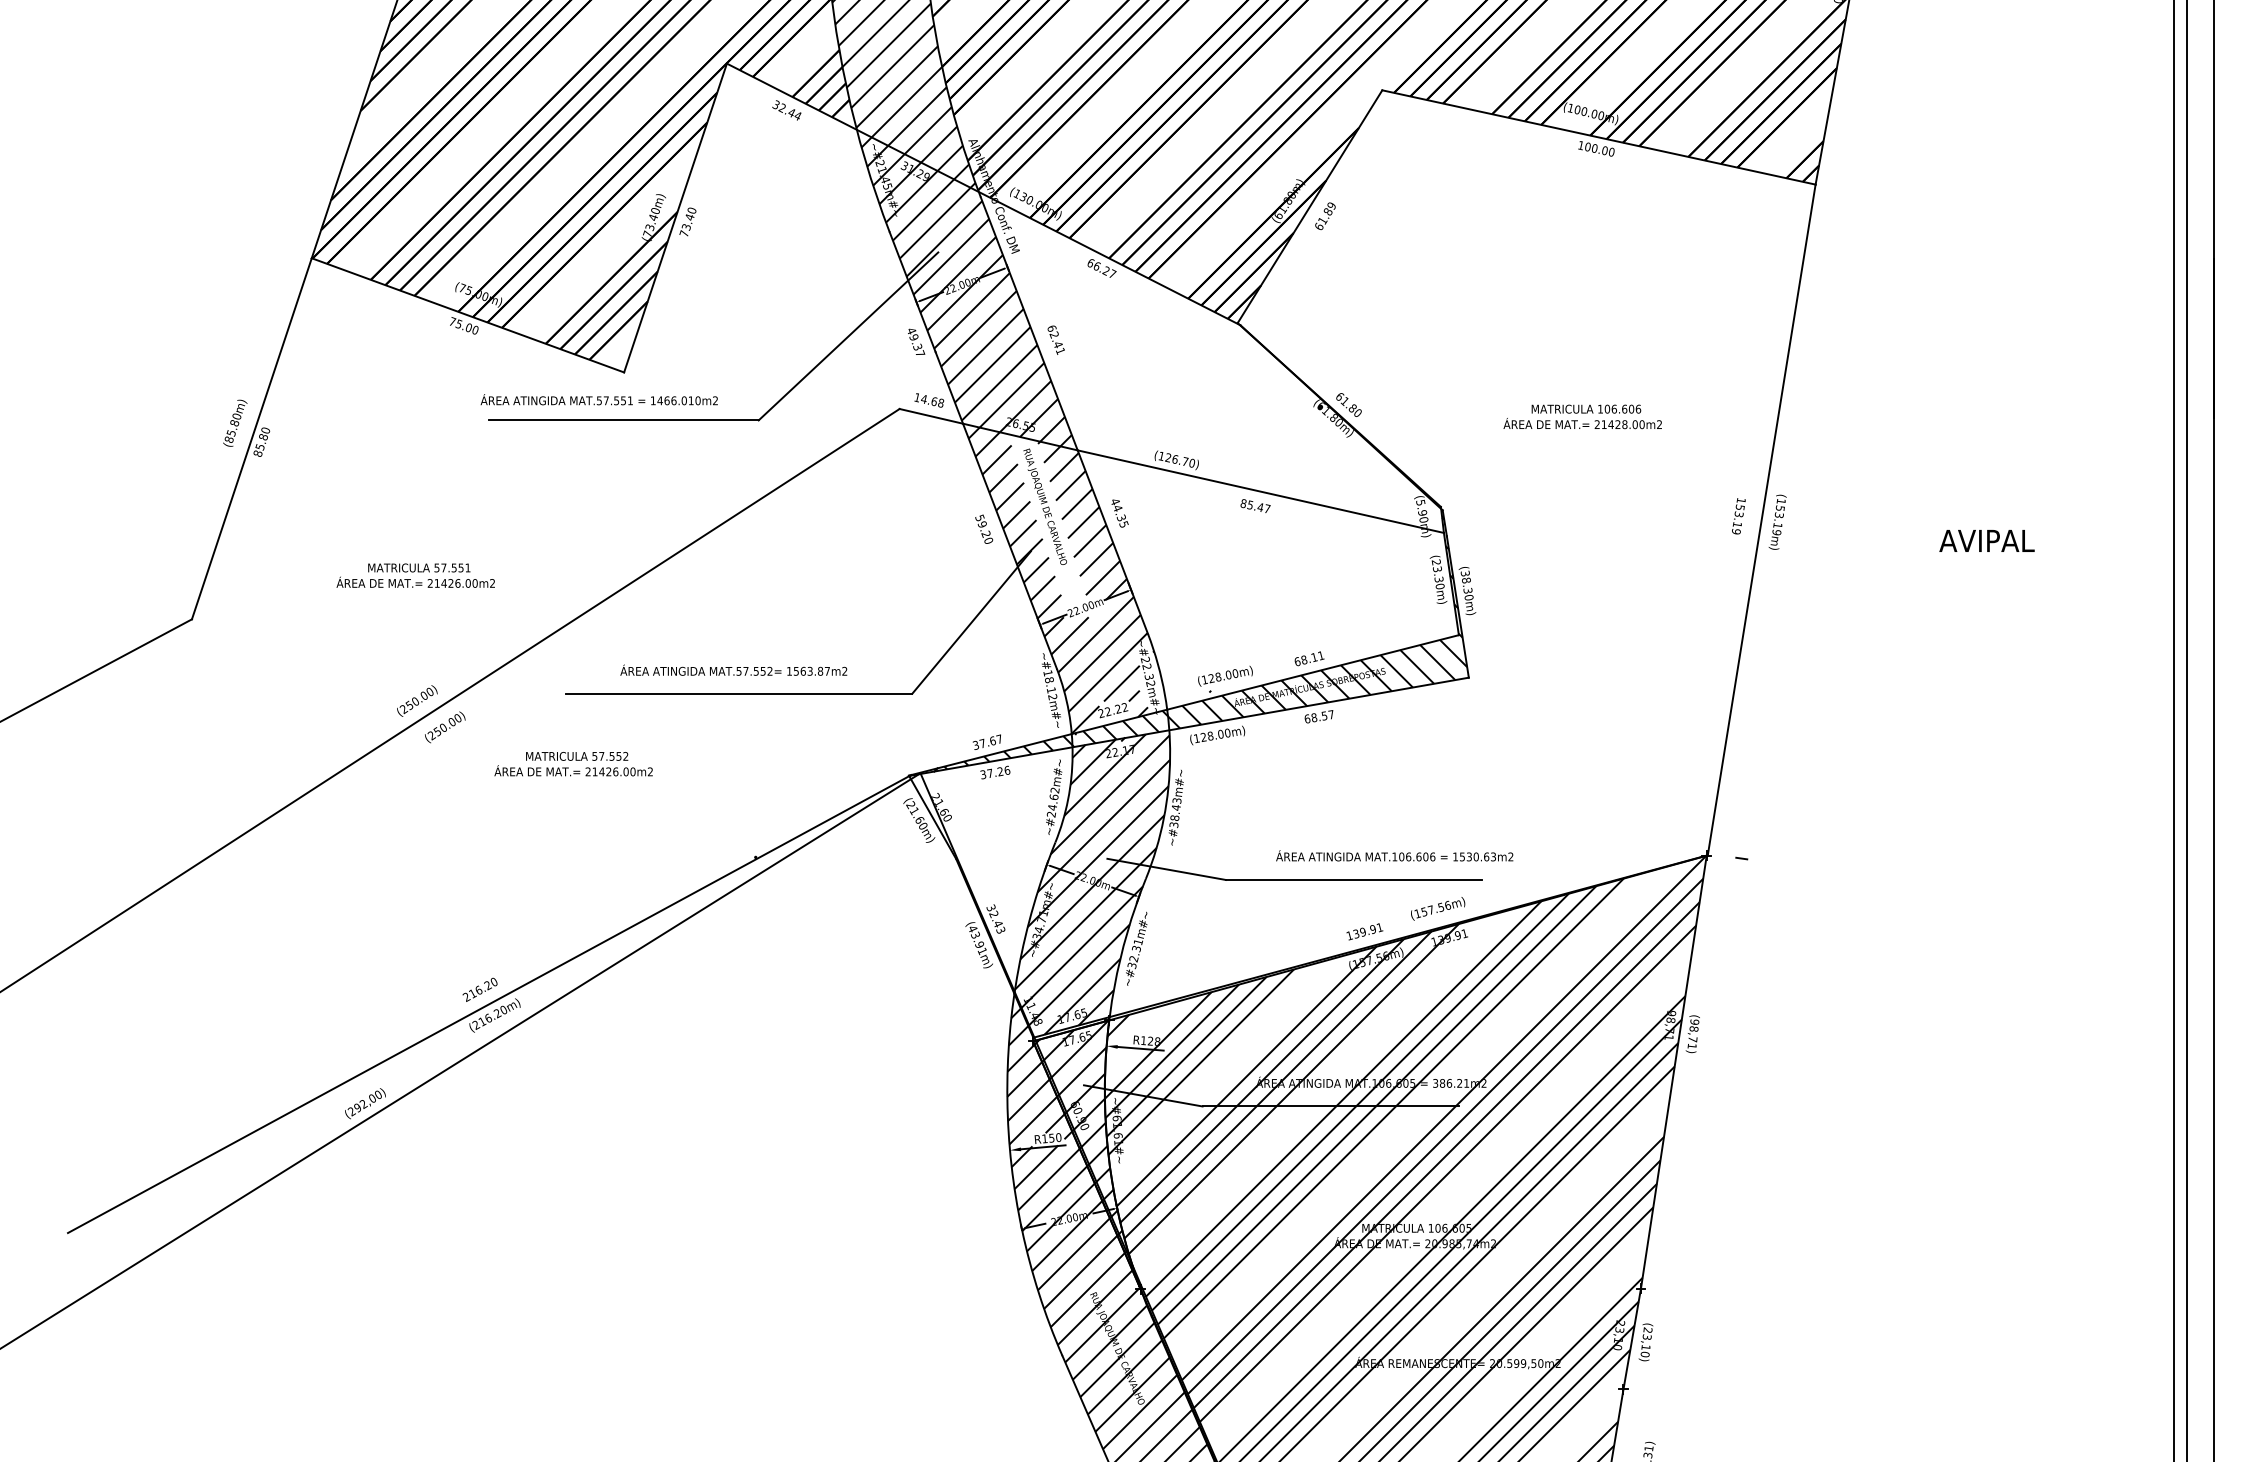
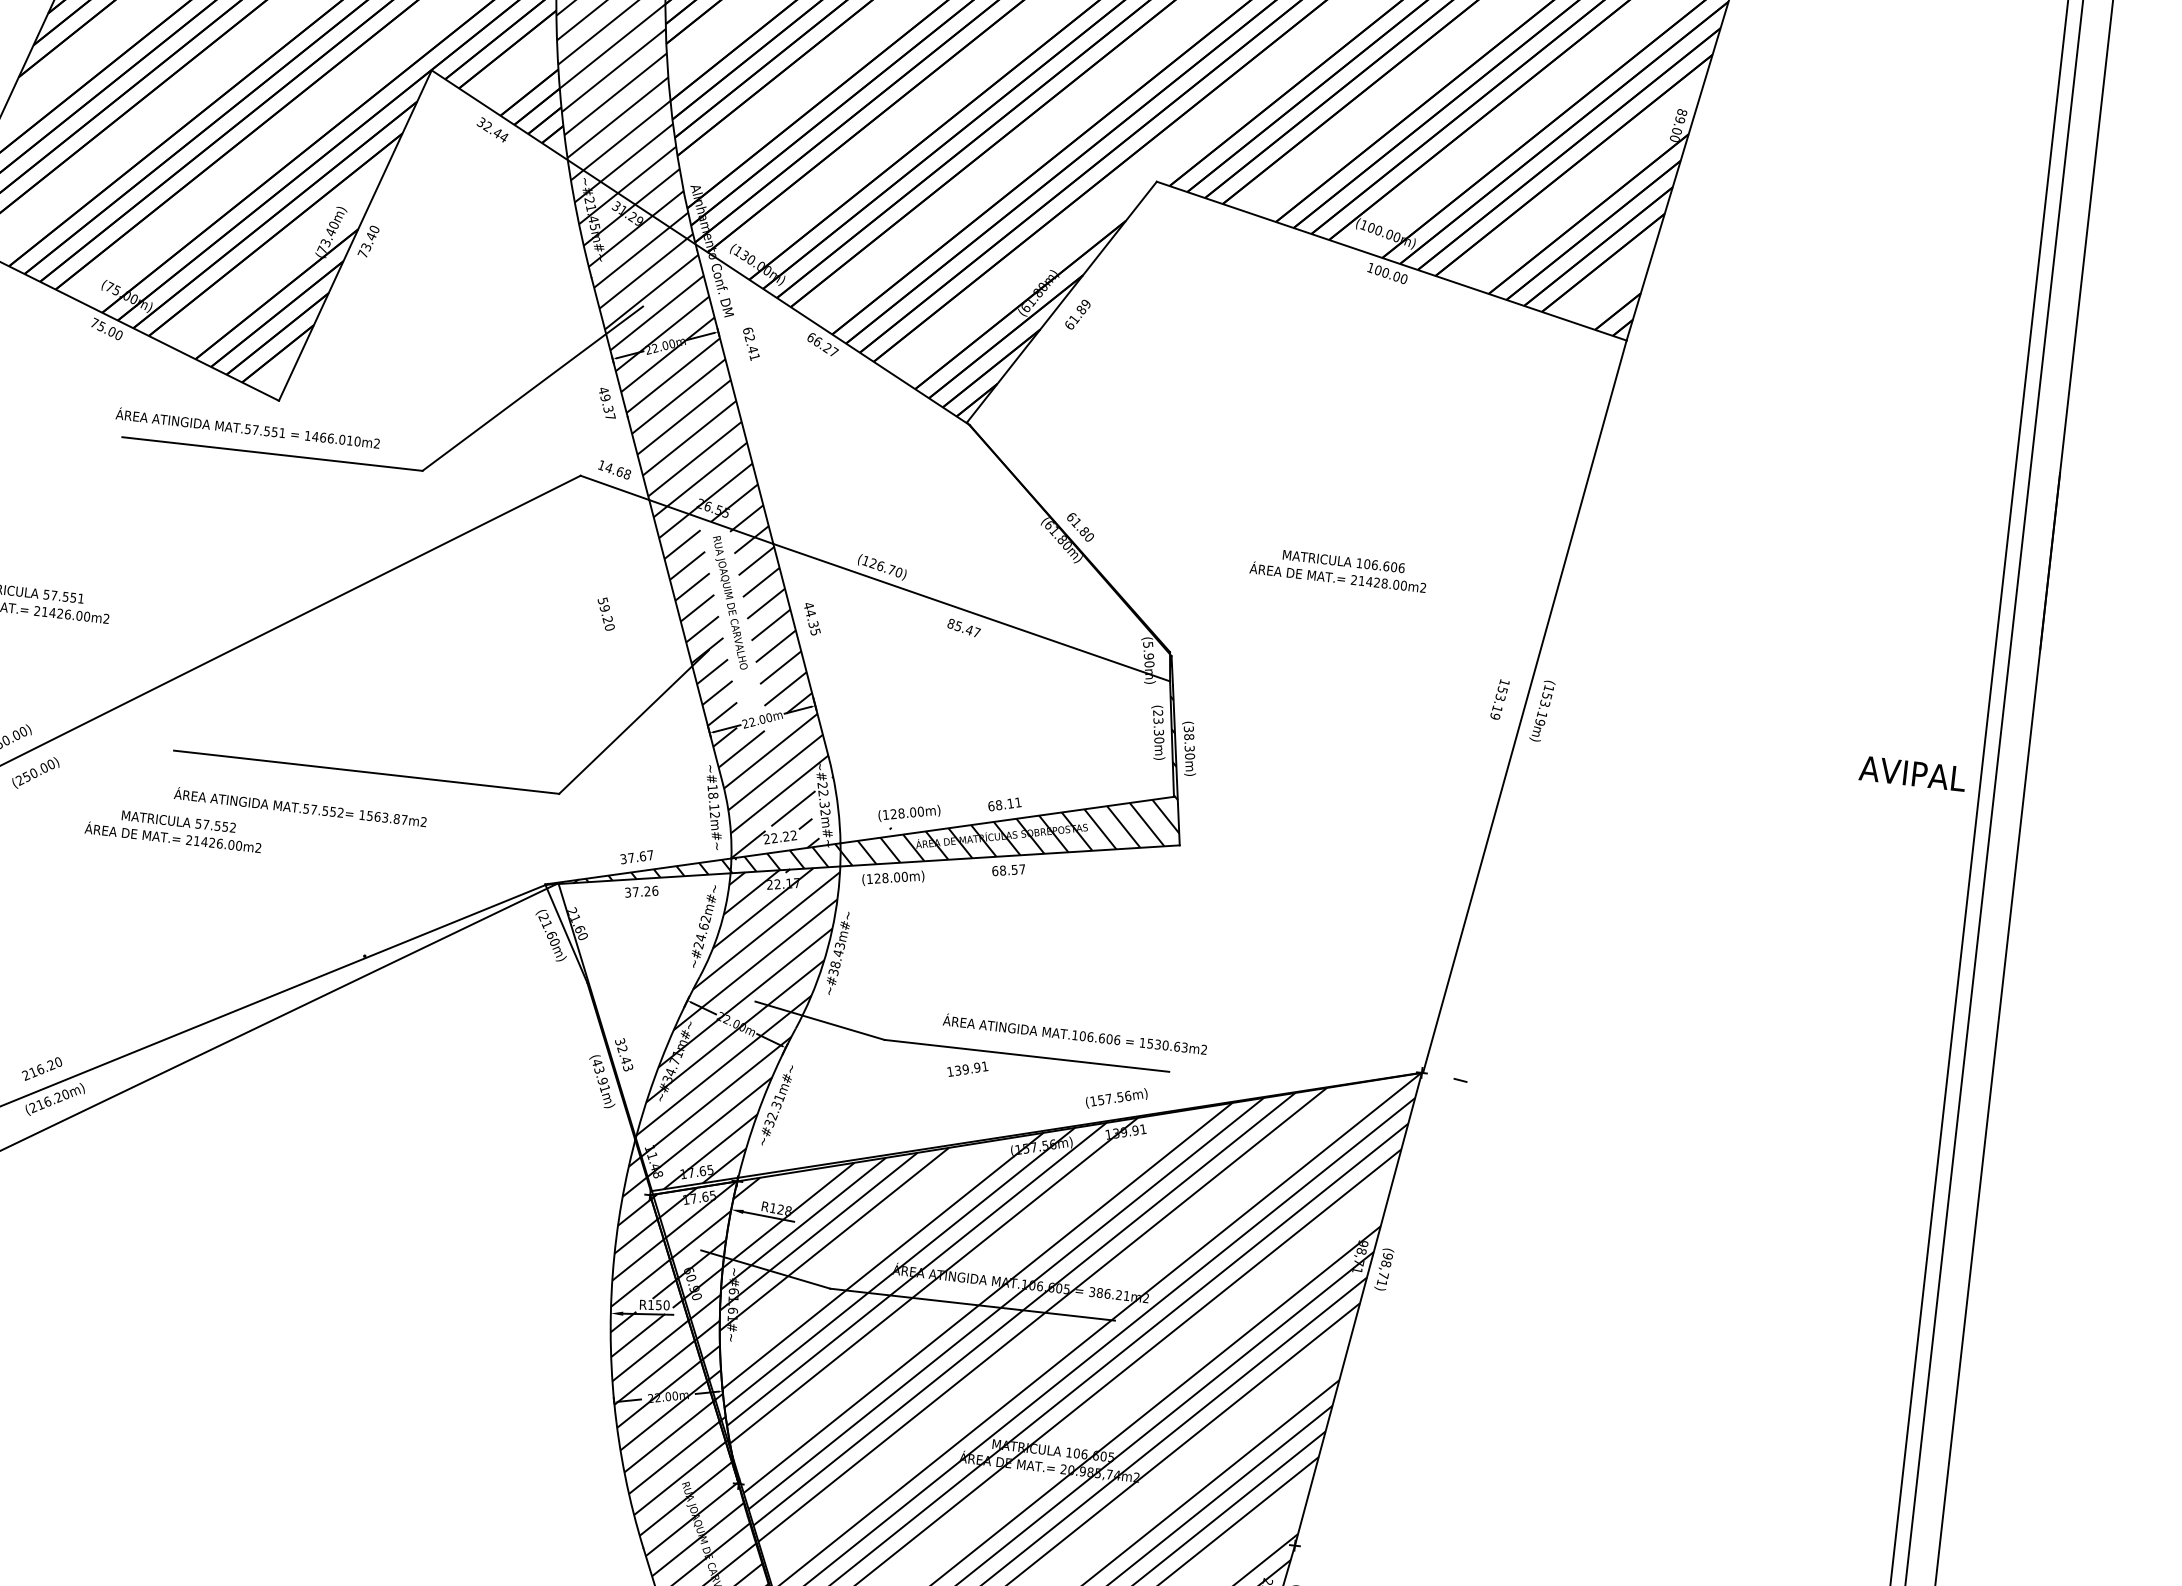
text: (1055, 339) -> (750, 343), moved
text: (984, 528) -> (606, 613), moved
text: (1986, 540) -> (1912, 773), moved
text: (733, 669) -> (300, 806), moved
text: (1364, 931) -> (967, 1068), moved

